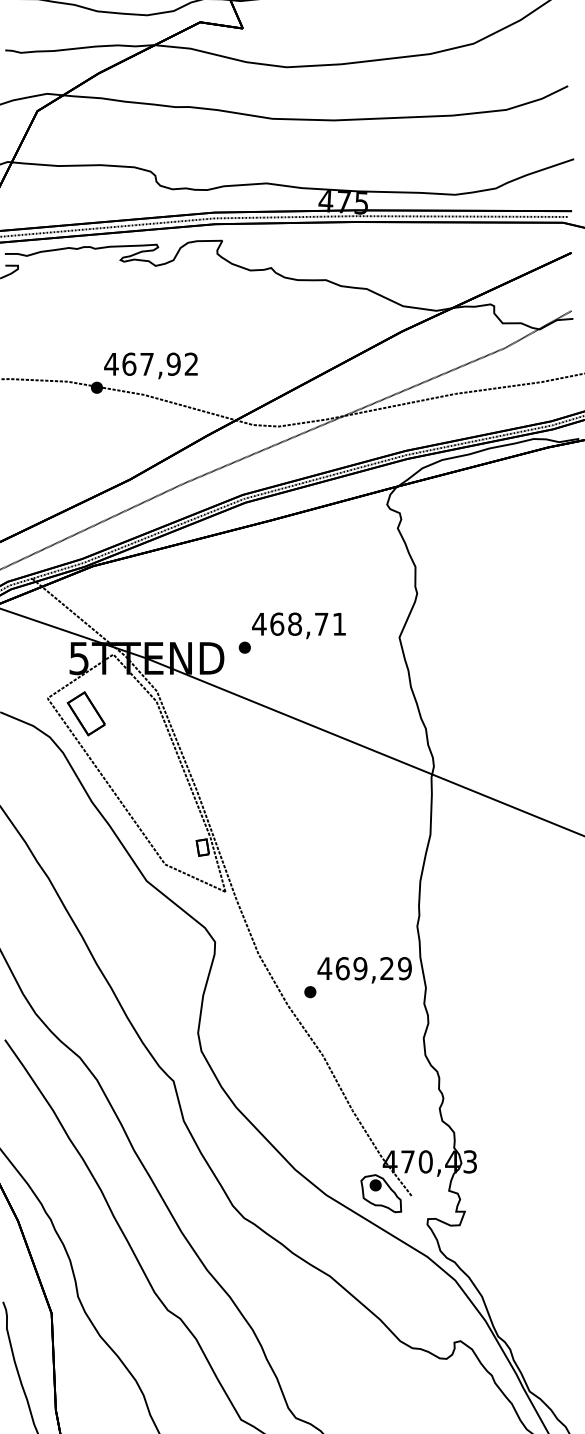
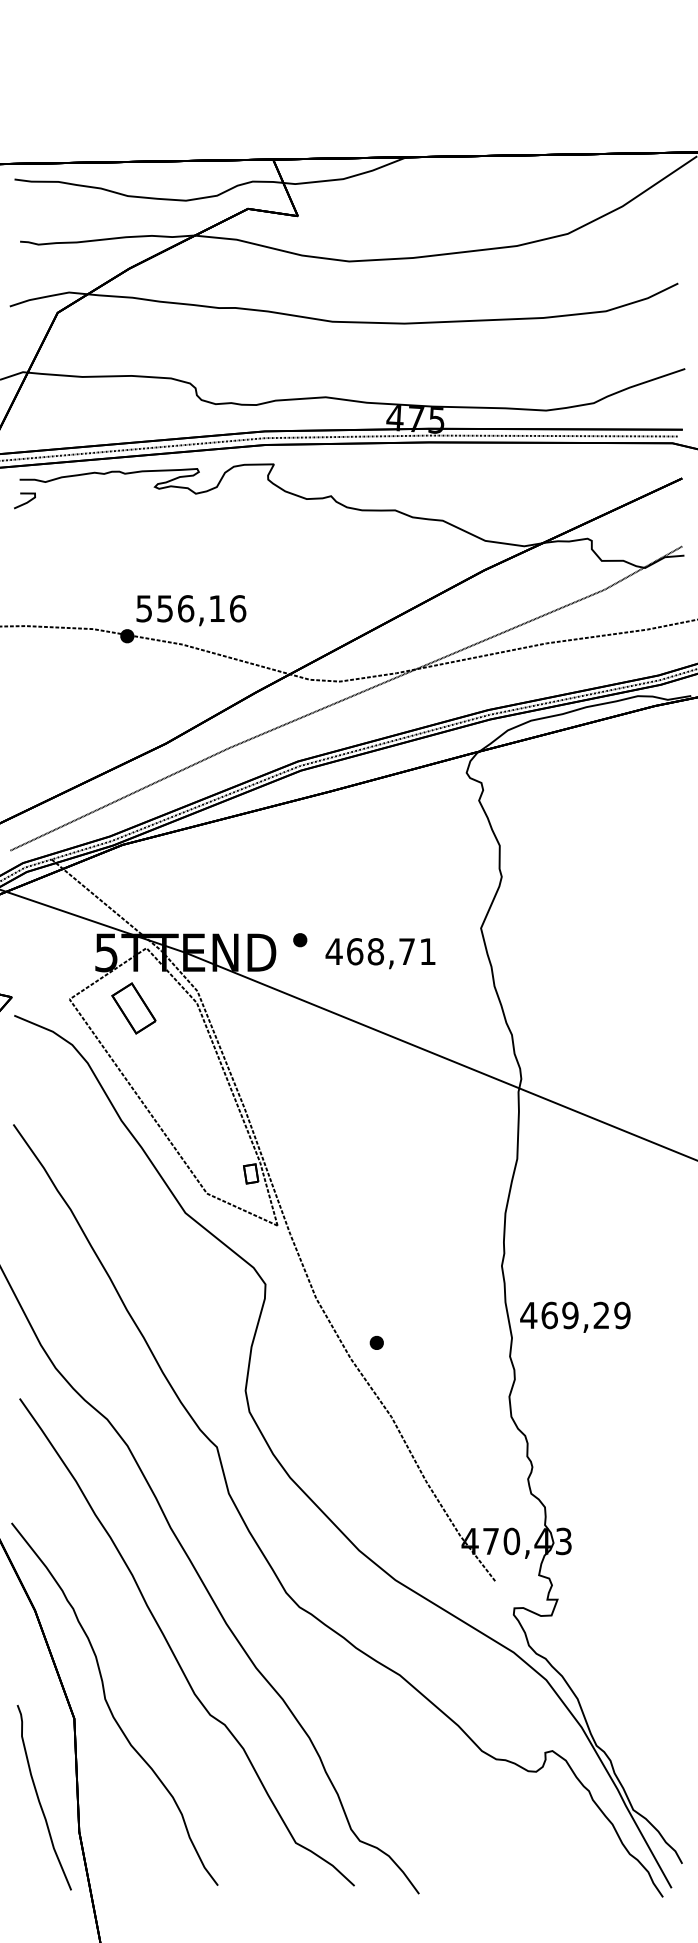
text: (150, 364) -> (190, 608), 467,92 -> 556,16
text: (298, 625) -> (380, 953), moved
part: (86, 713) -> (133, 1008), moved
text: (364, 969) -> (575, 1316), moved
part: (381, 1193) -> (459, 1578), removed

